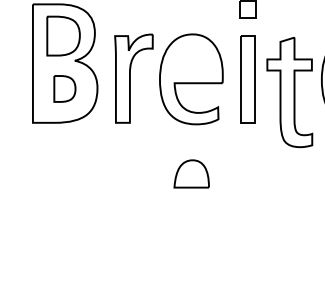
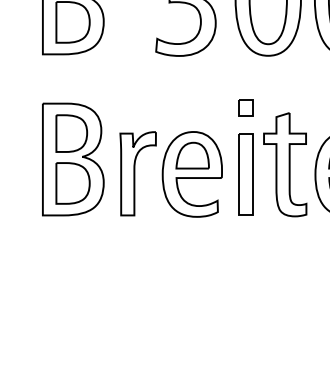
part: (64, 88) -> (72, 183), size x1.67
part: (290, 92) -> (285, 164), moved
part: (191, 173) -> (192, 155), moved

